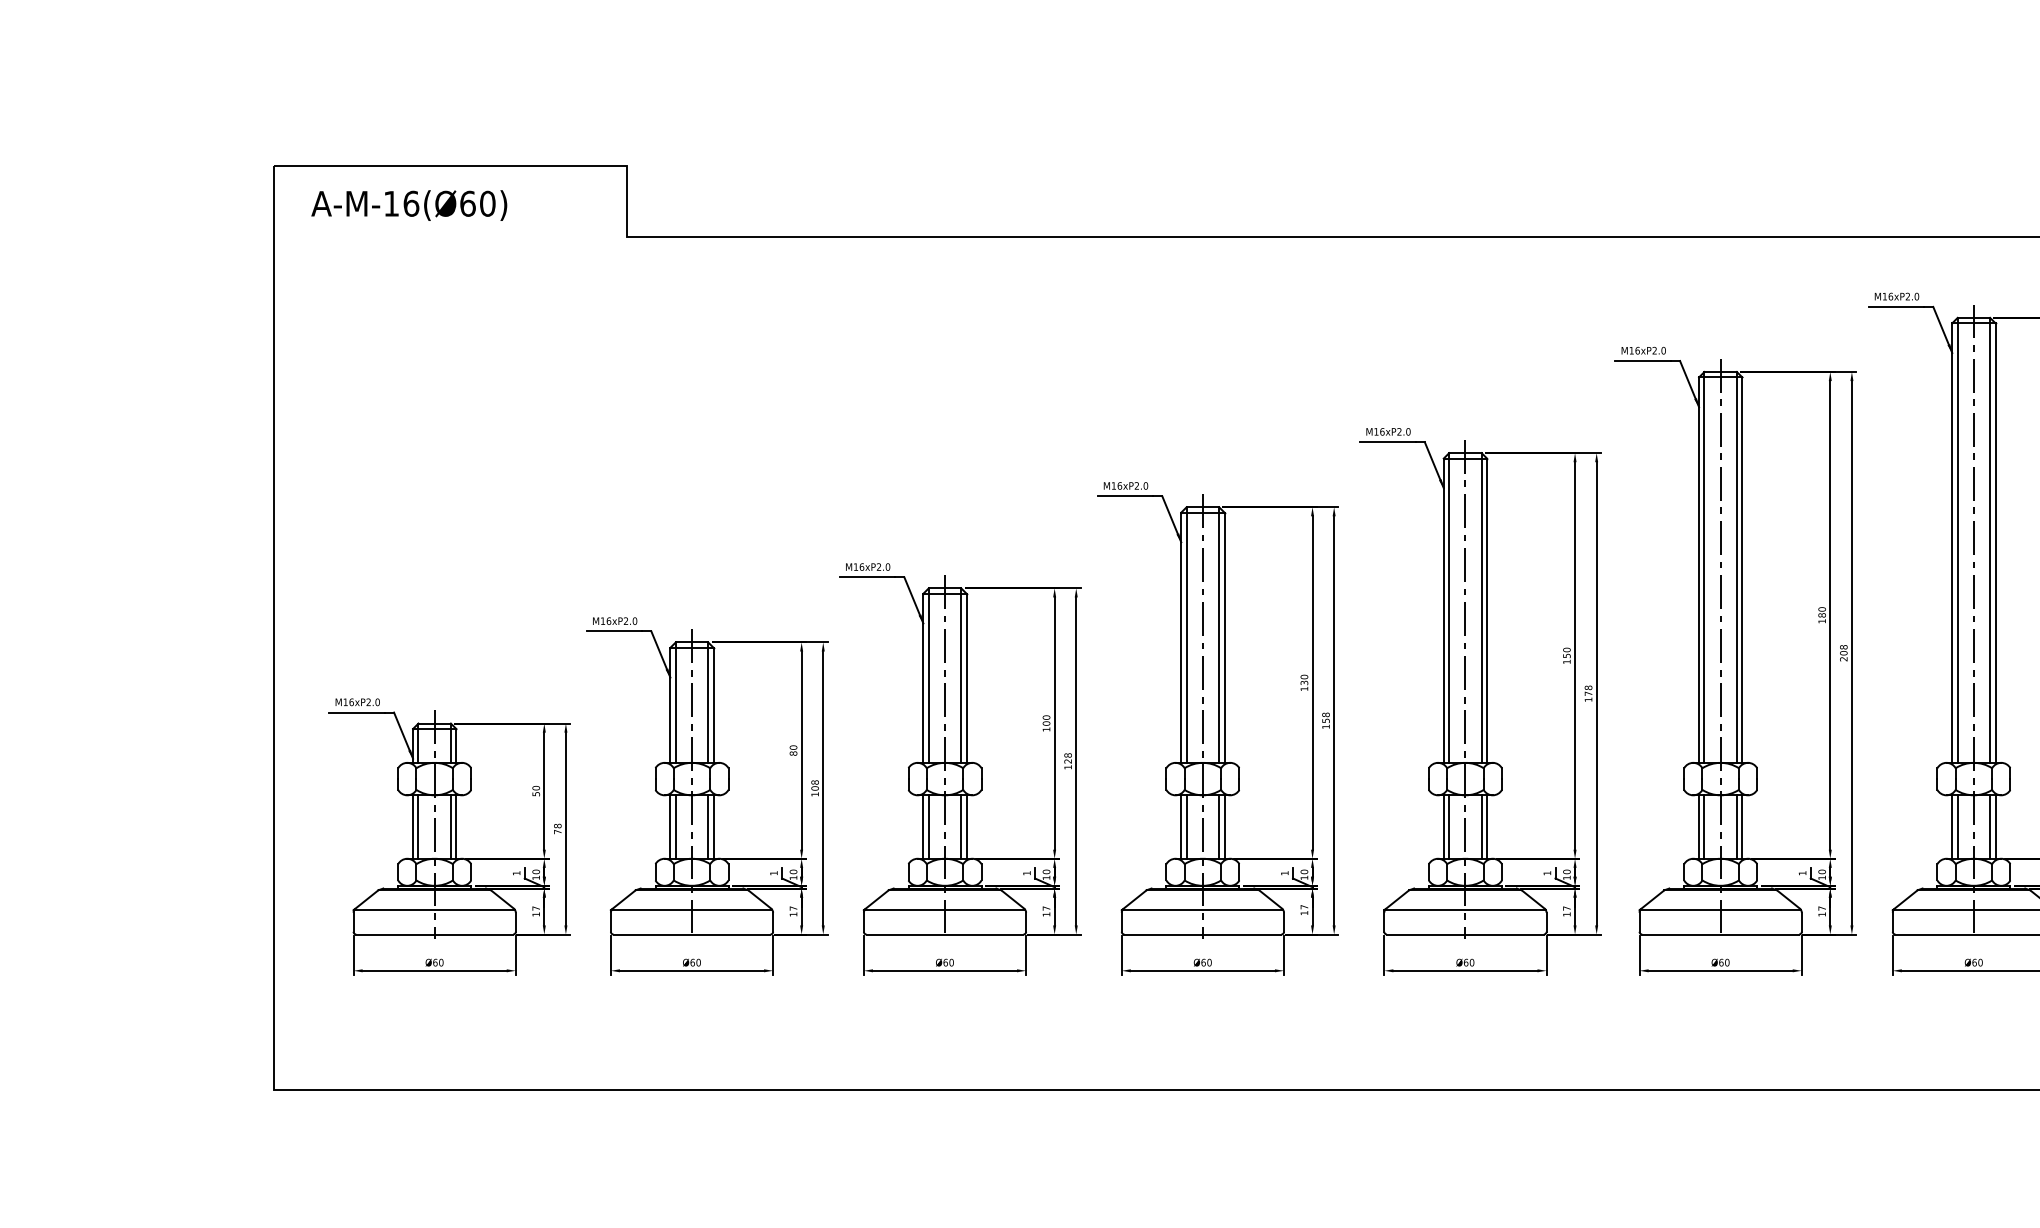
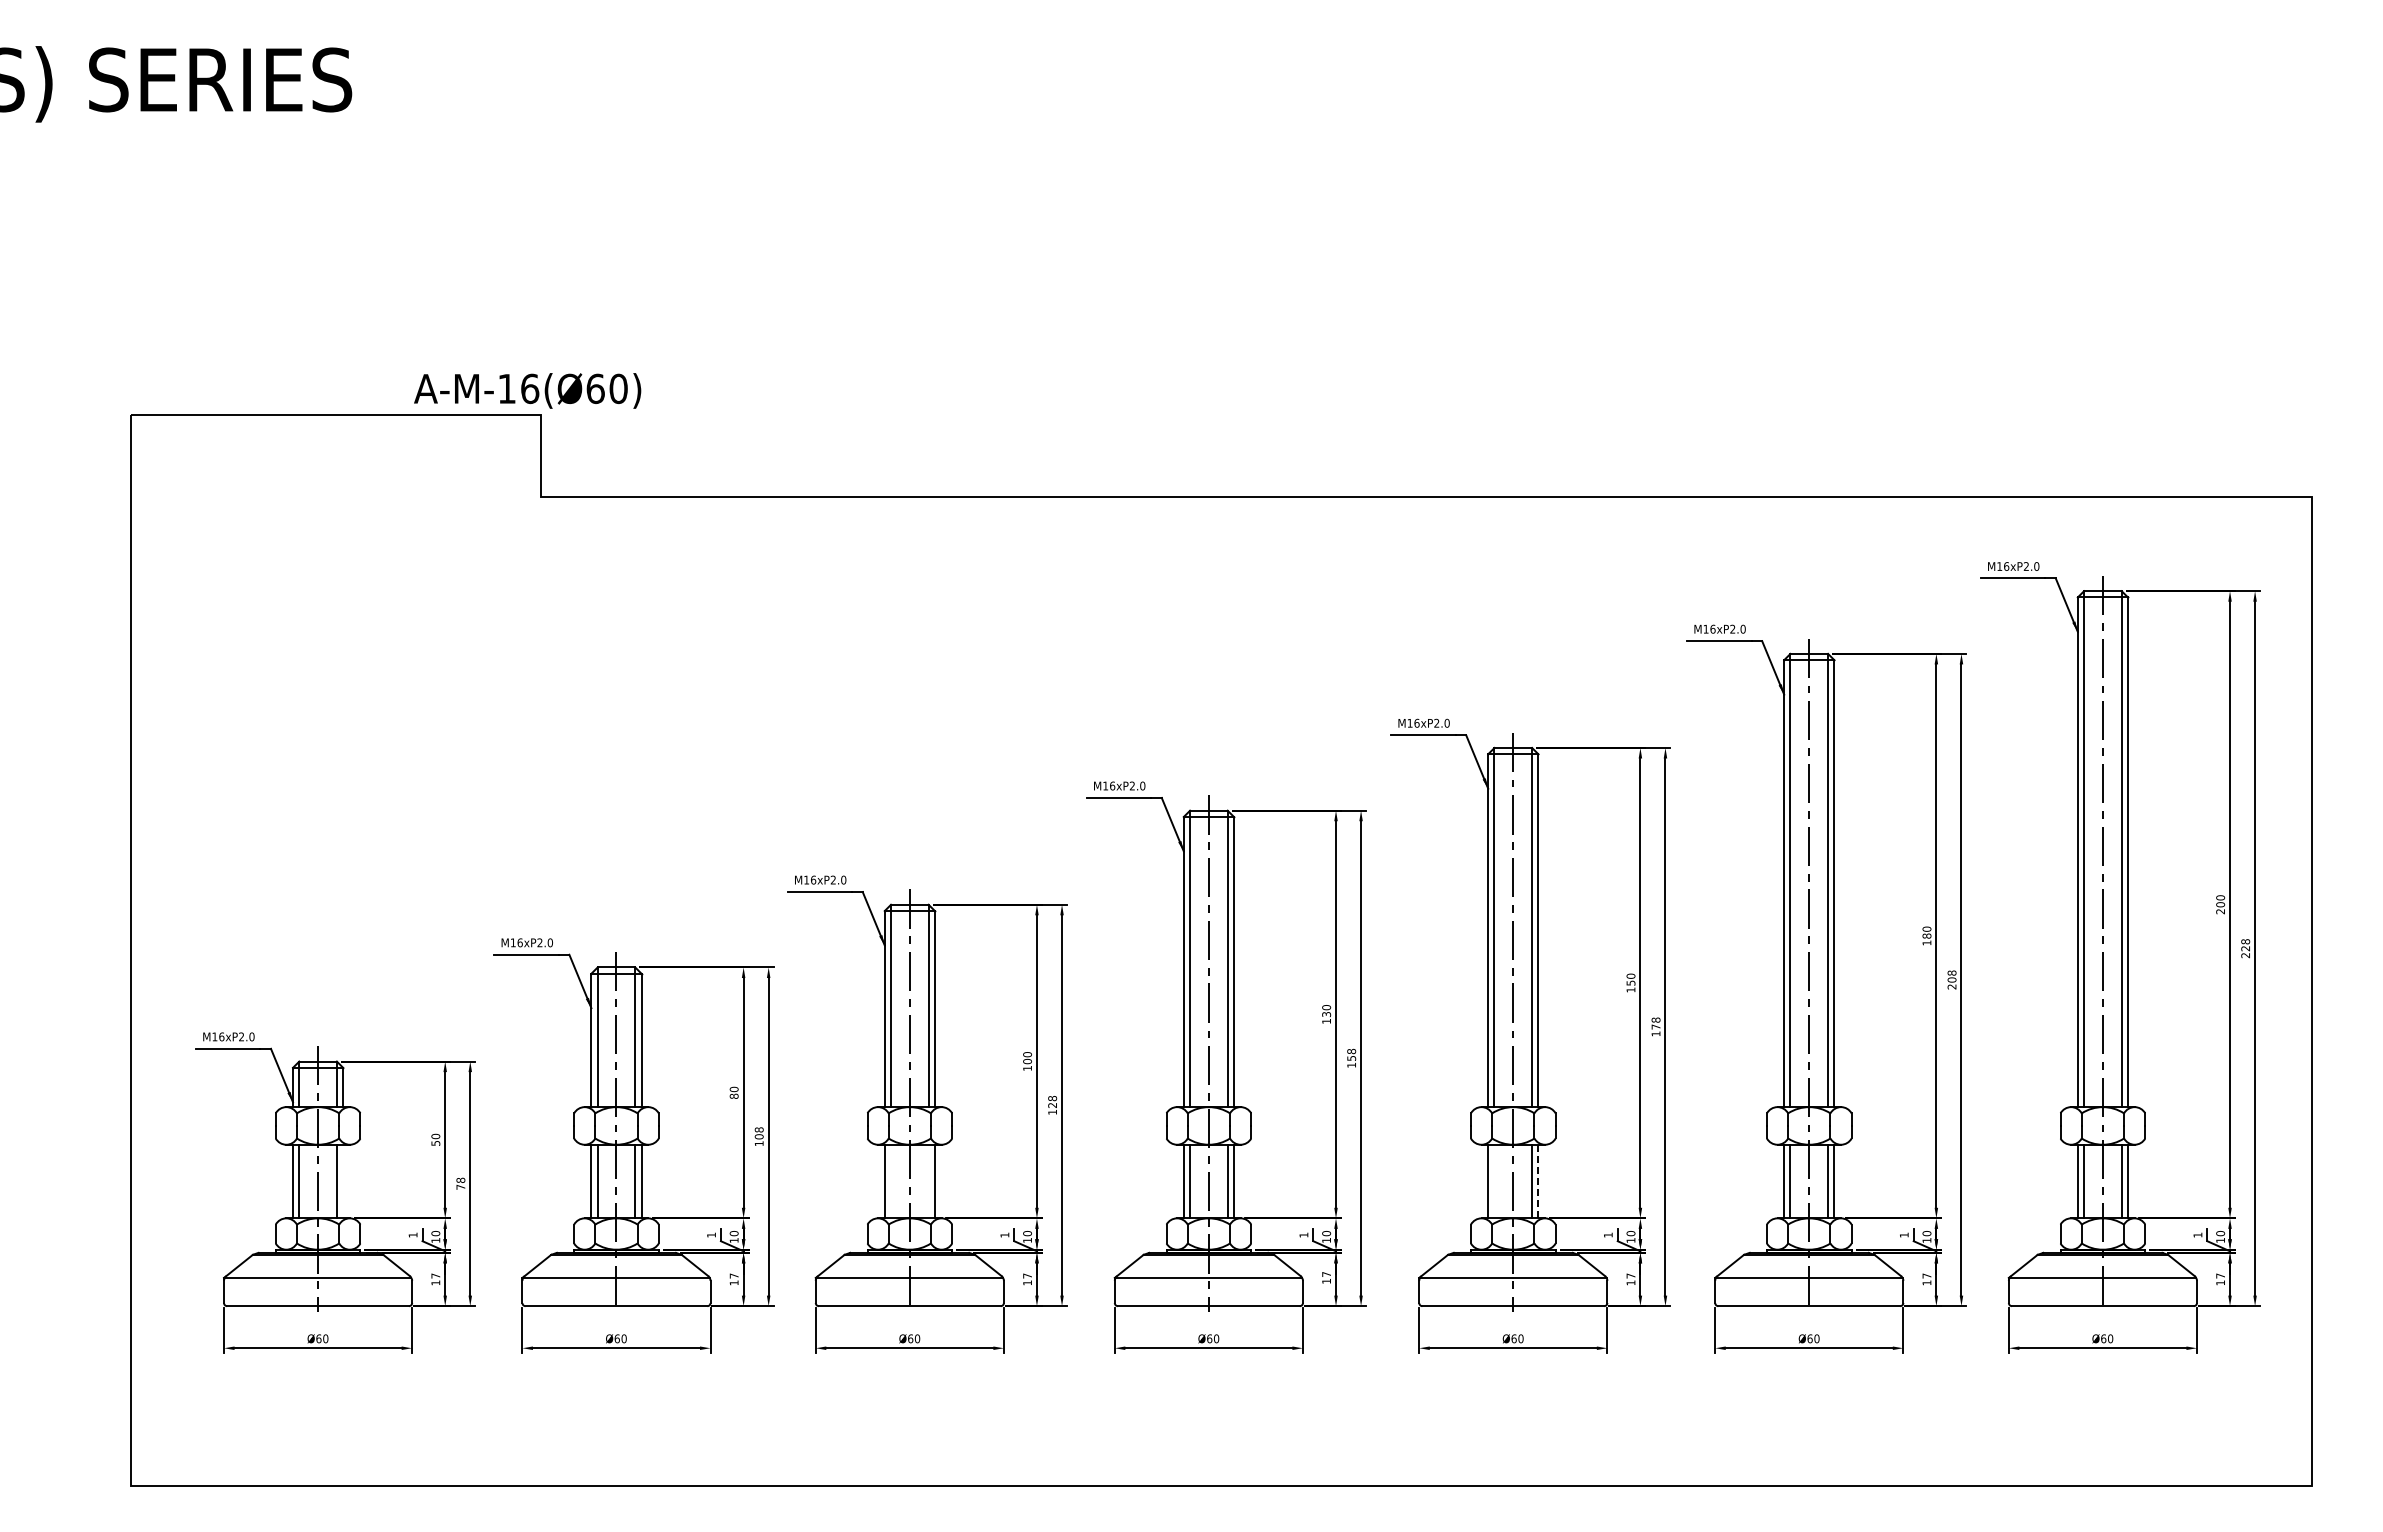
text: (409, 205) -> (527, 390), moved
line: (456, 827) -> (343, 1181), removed
line: (929, 827) -> (891, 1181), removed
line: (961, 827) -> (928, 1181), removed
line: (1449, 827) -> (1494, 1181), removed
line: (1487, 827) -> (1538, 1181), solid -> dashed

